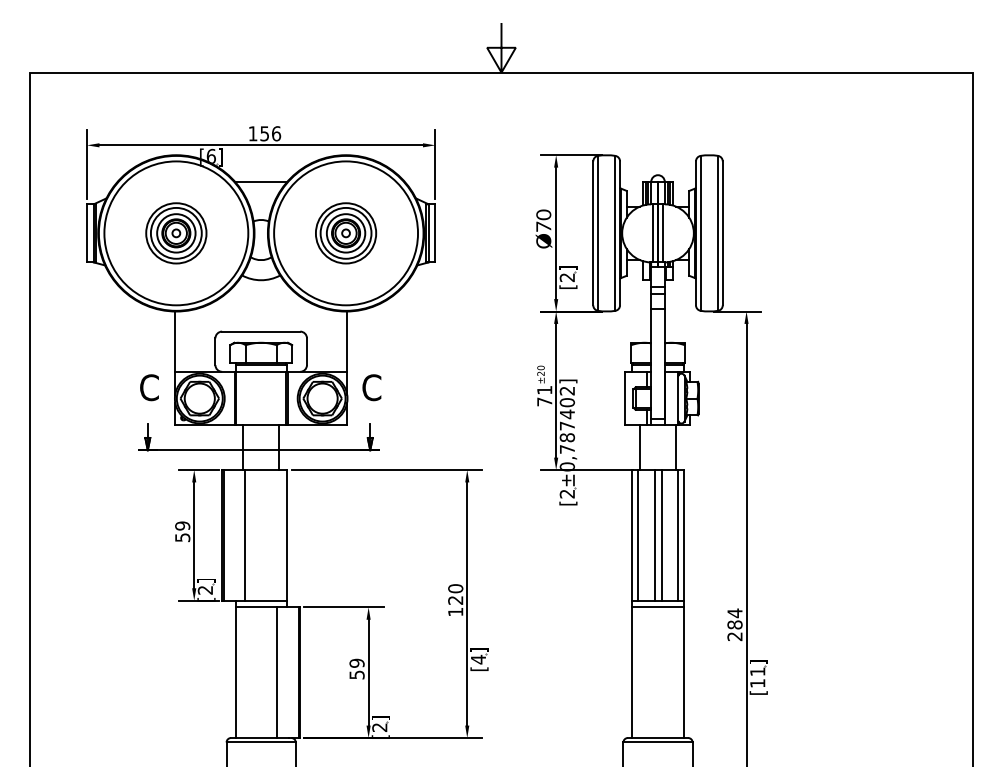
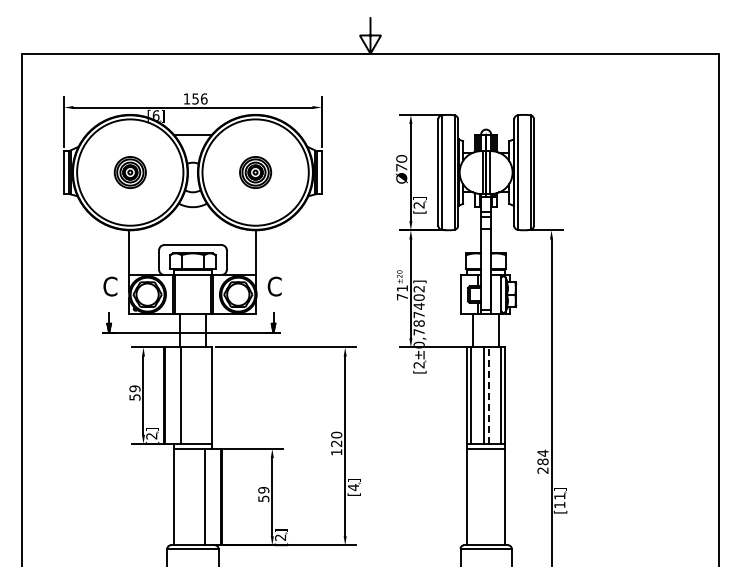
part: (176, 233) -> (130, 172), size x0.7
part: (345, 233) -> (255, 172), size x0.7
line: (661, 535) -> (488, 395), solid -> dashed

